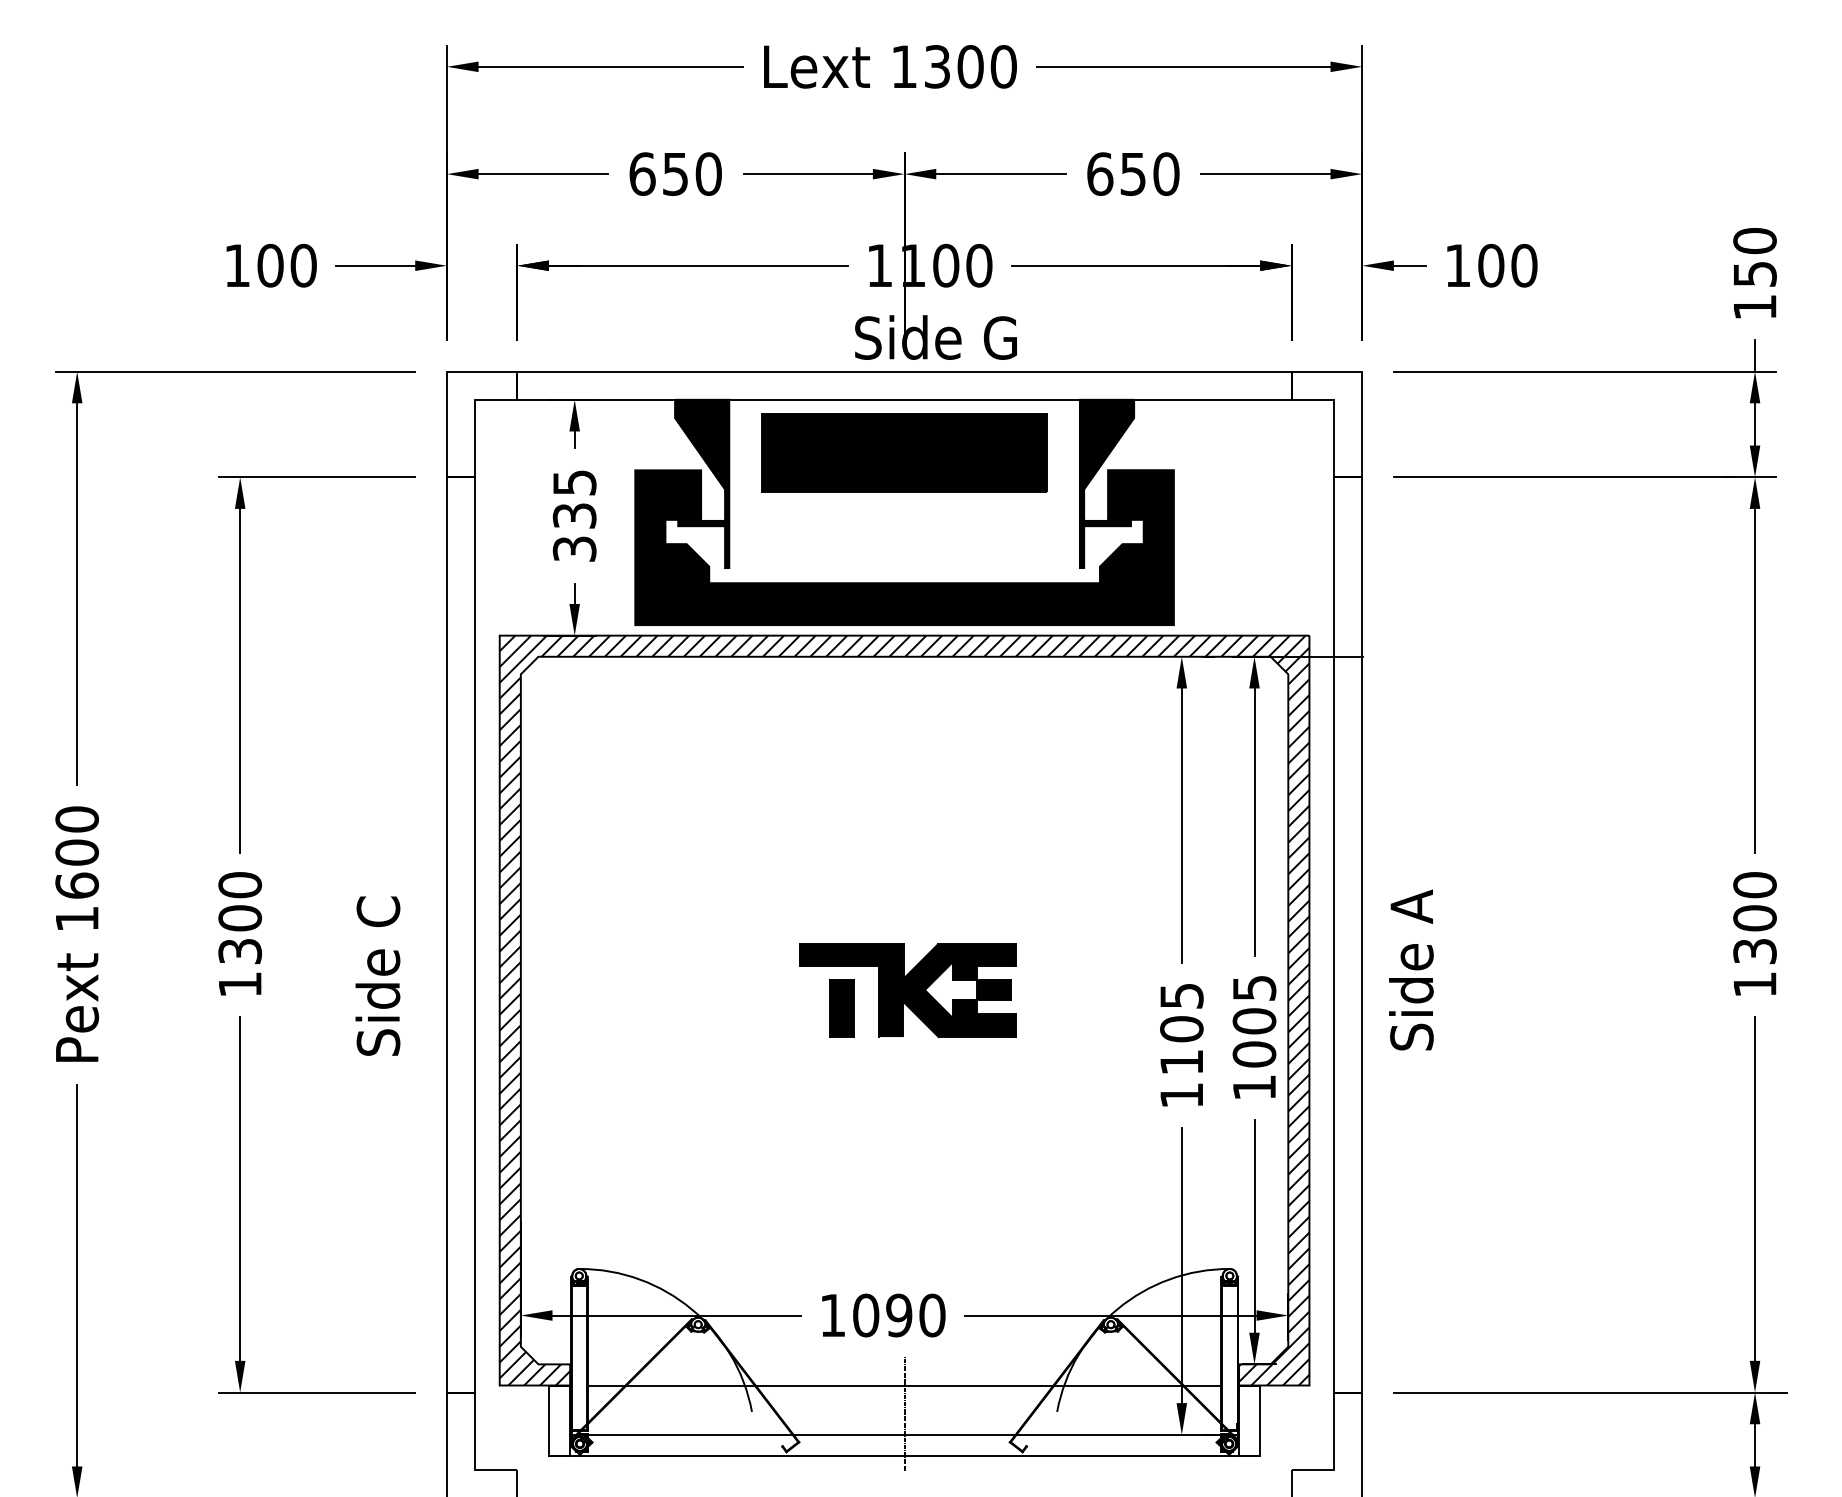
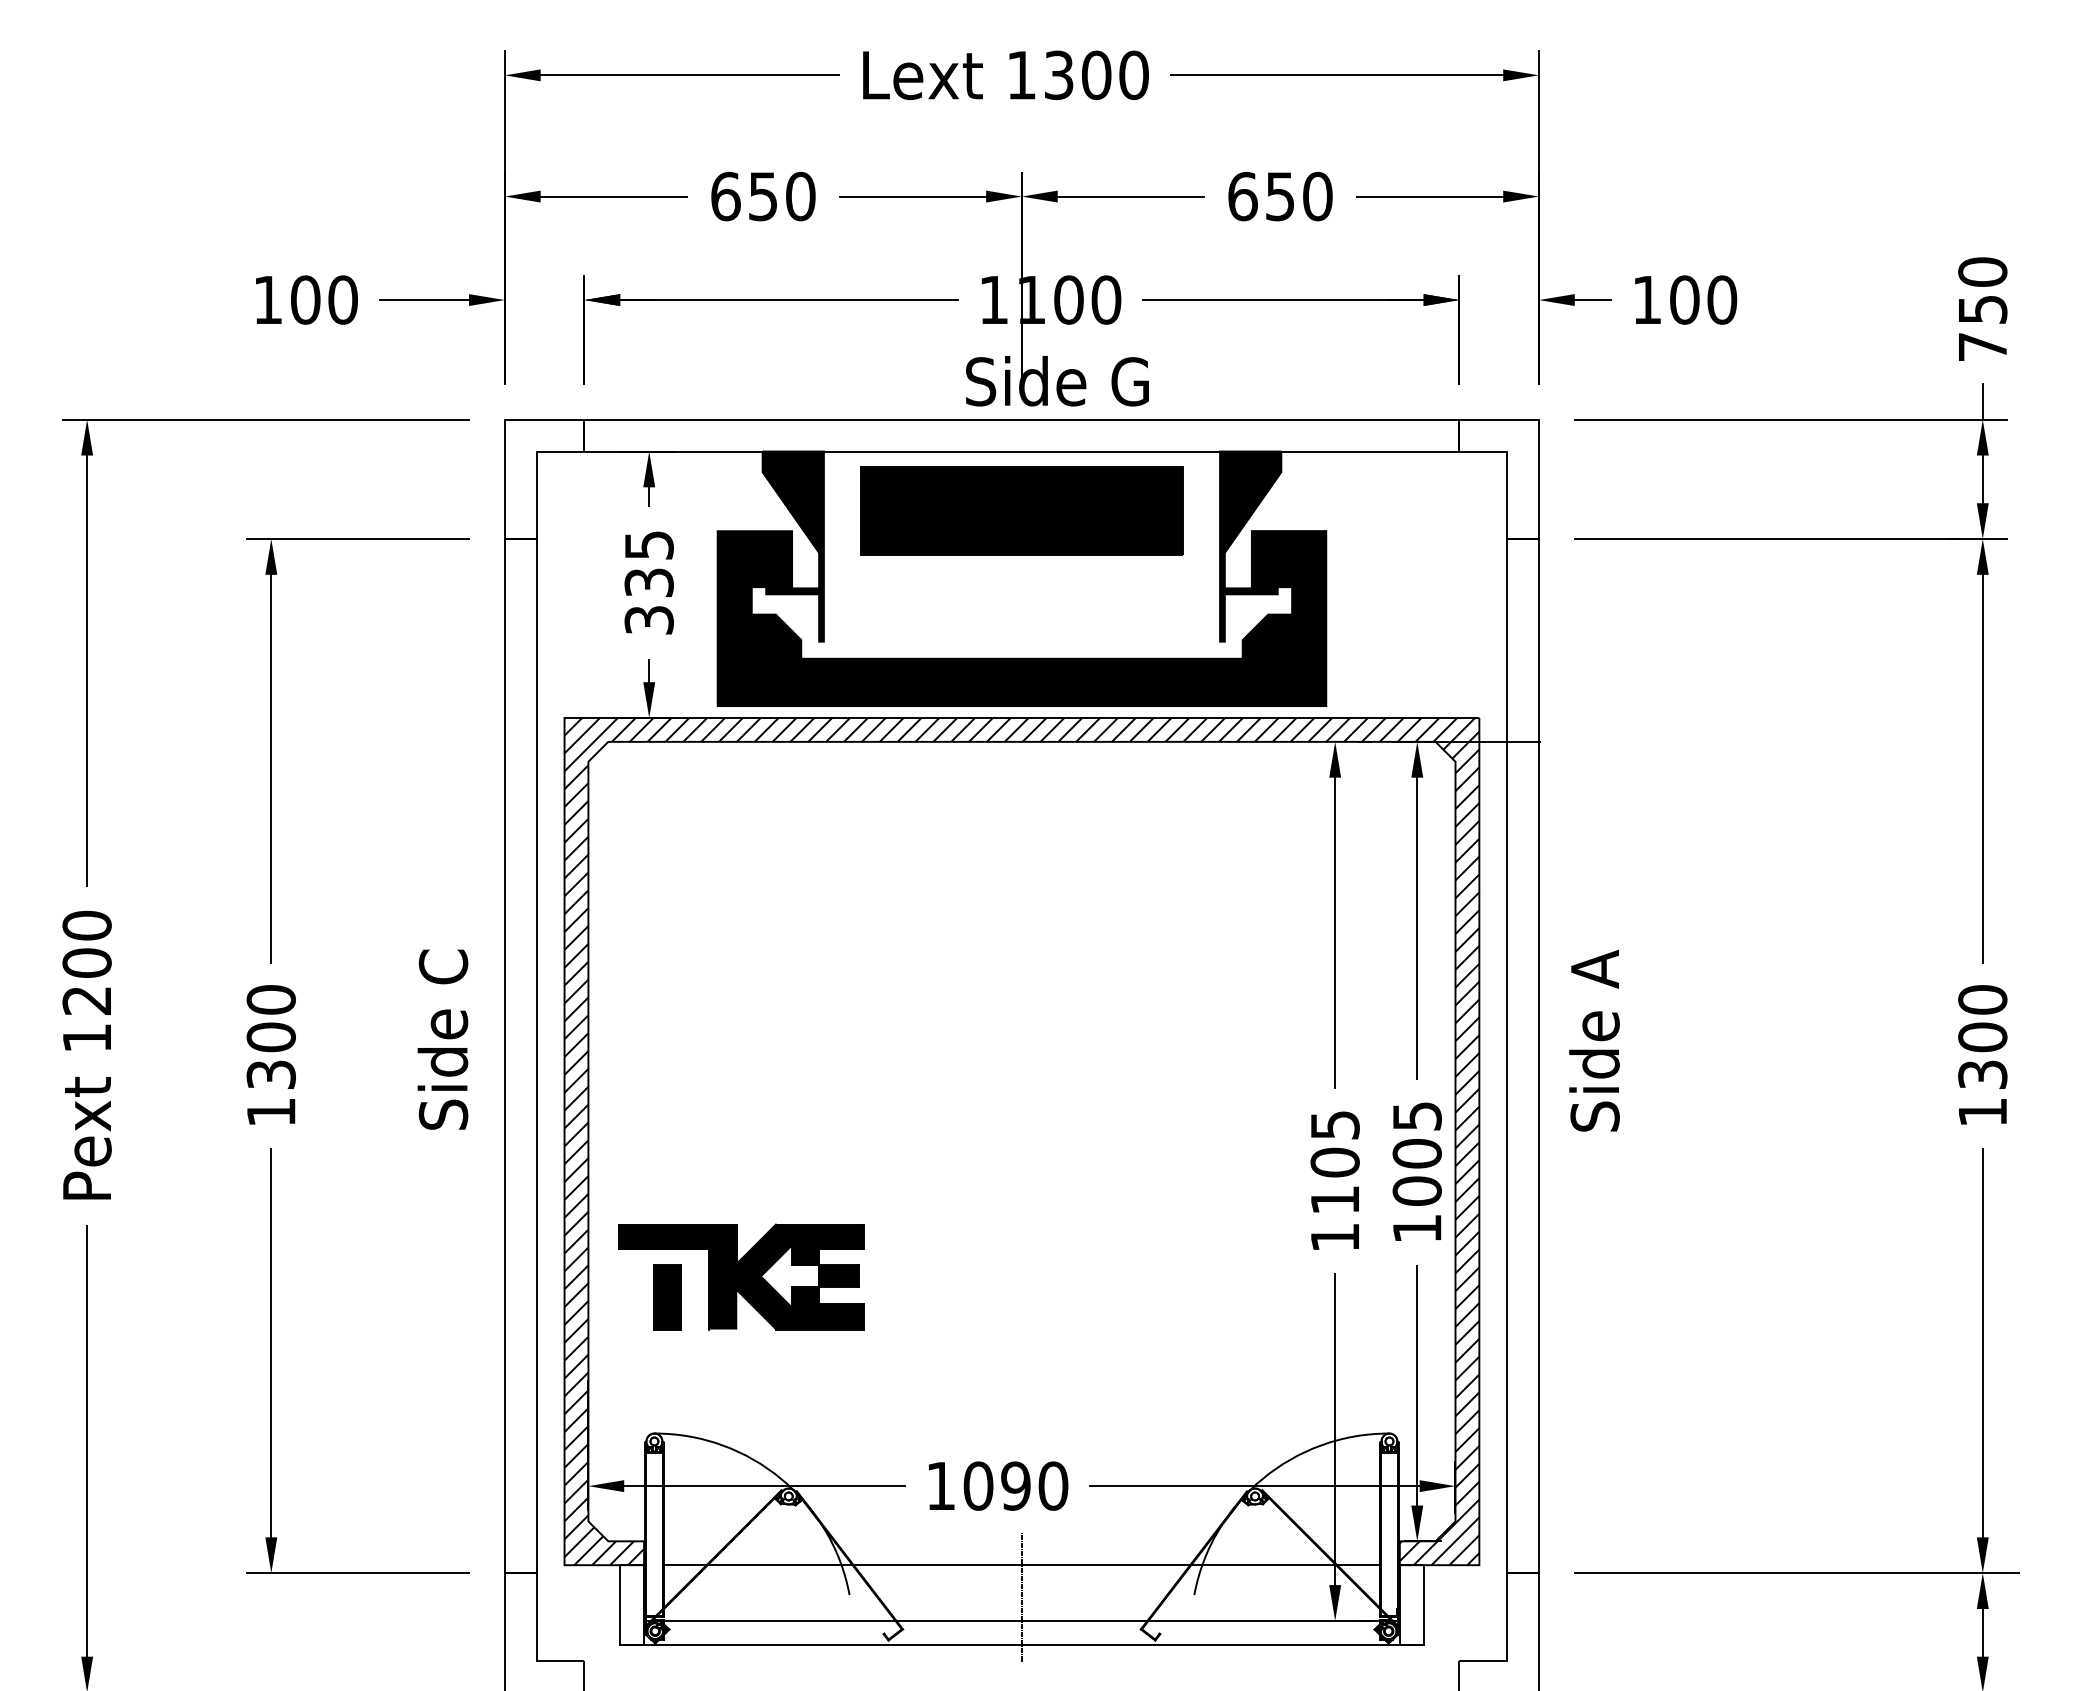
text: (1754, 306) -> (1982, 346), 150 -> 750
text: (76, 885) -> (86, 1000), 1600 -> 1200
text: (1411, 969) -> (1594, 1040), moved
text: (377, 975) -> (442, 1039), moved
part: (907, 990) -> (741, 1276), moved

